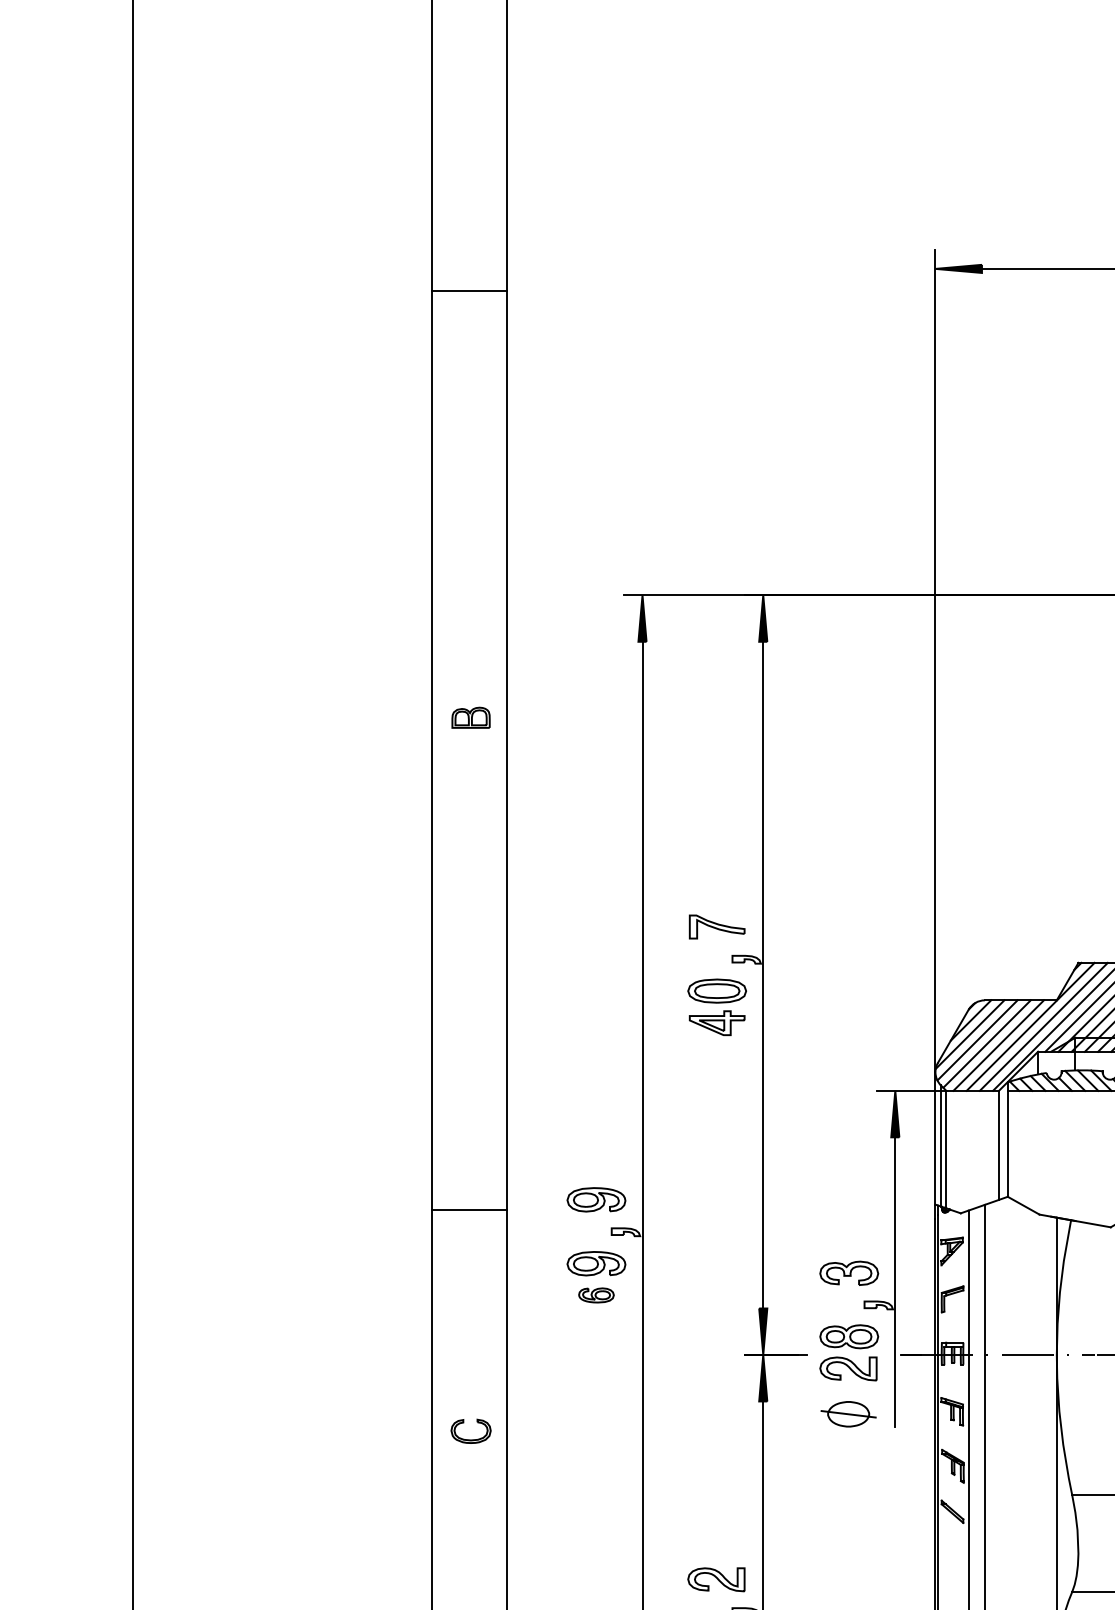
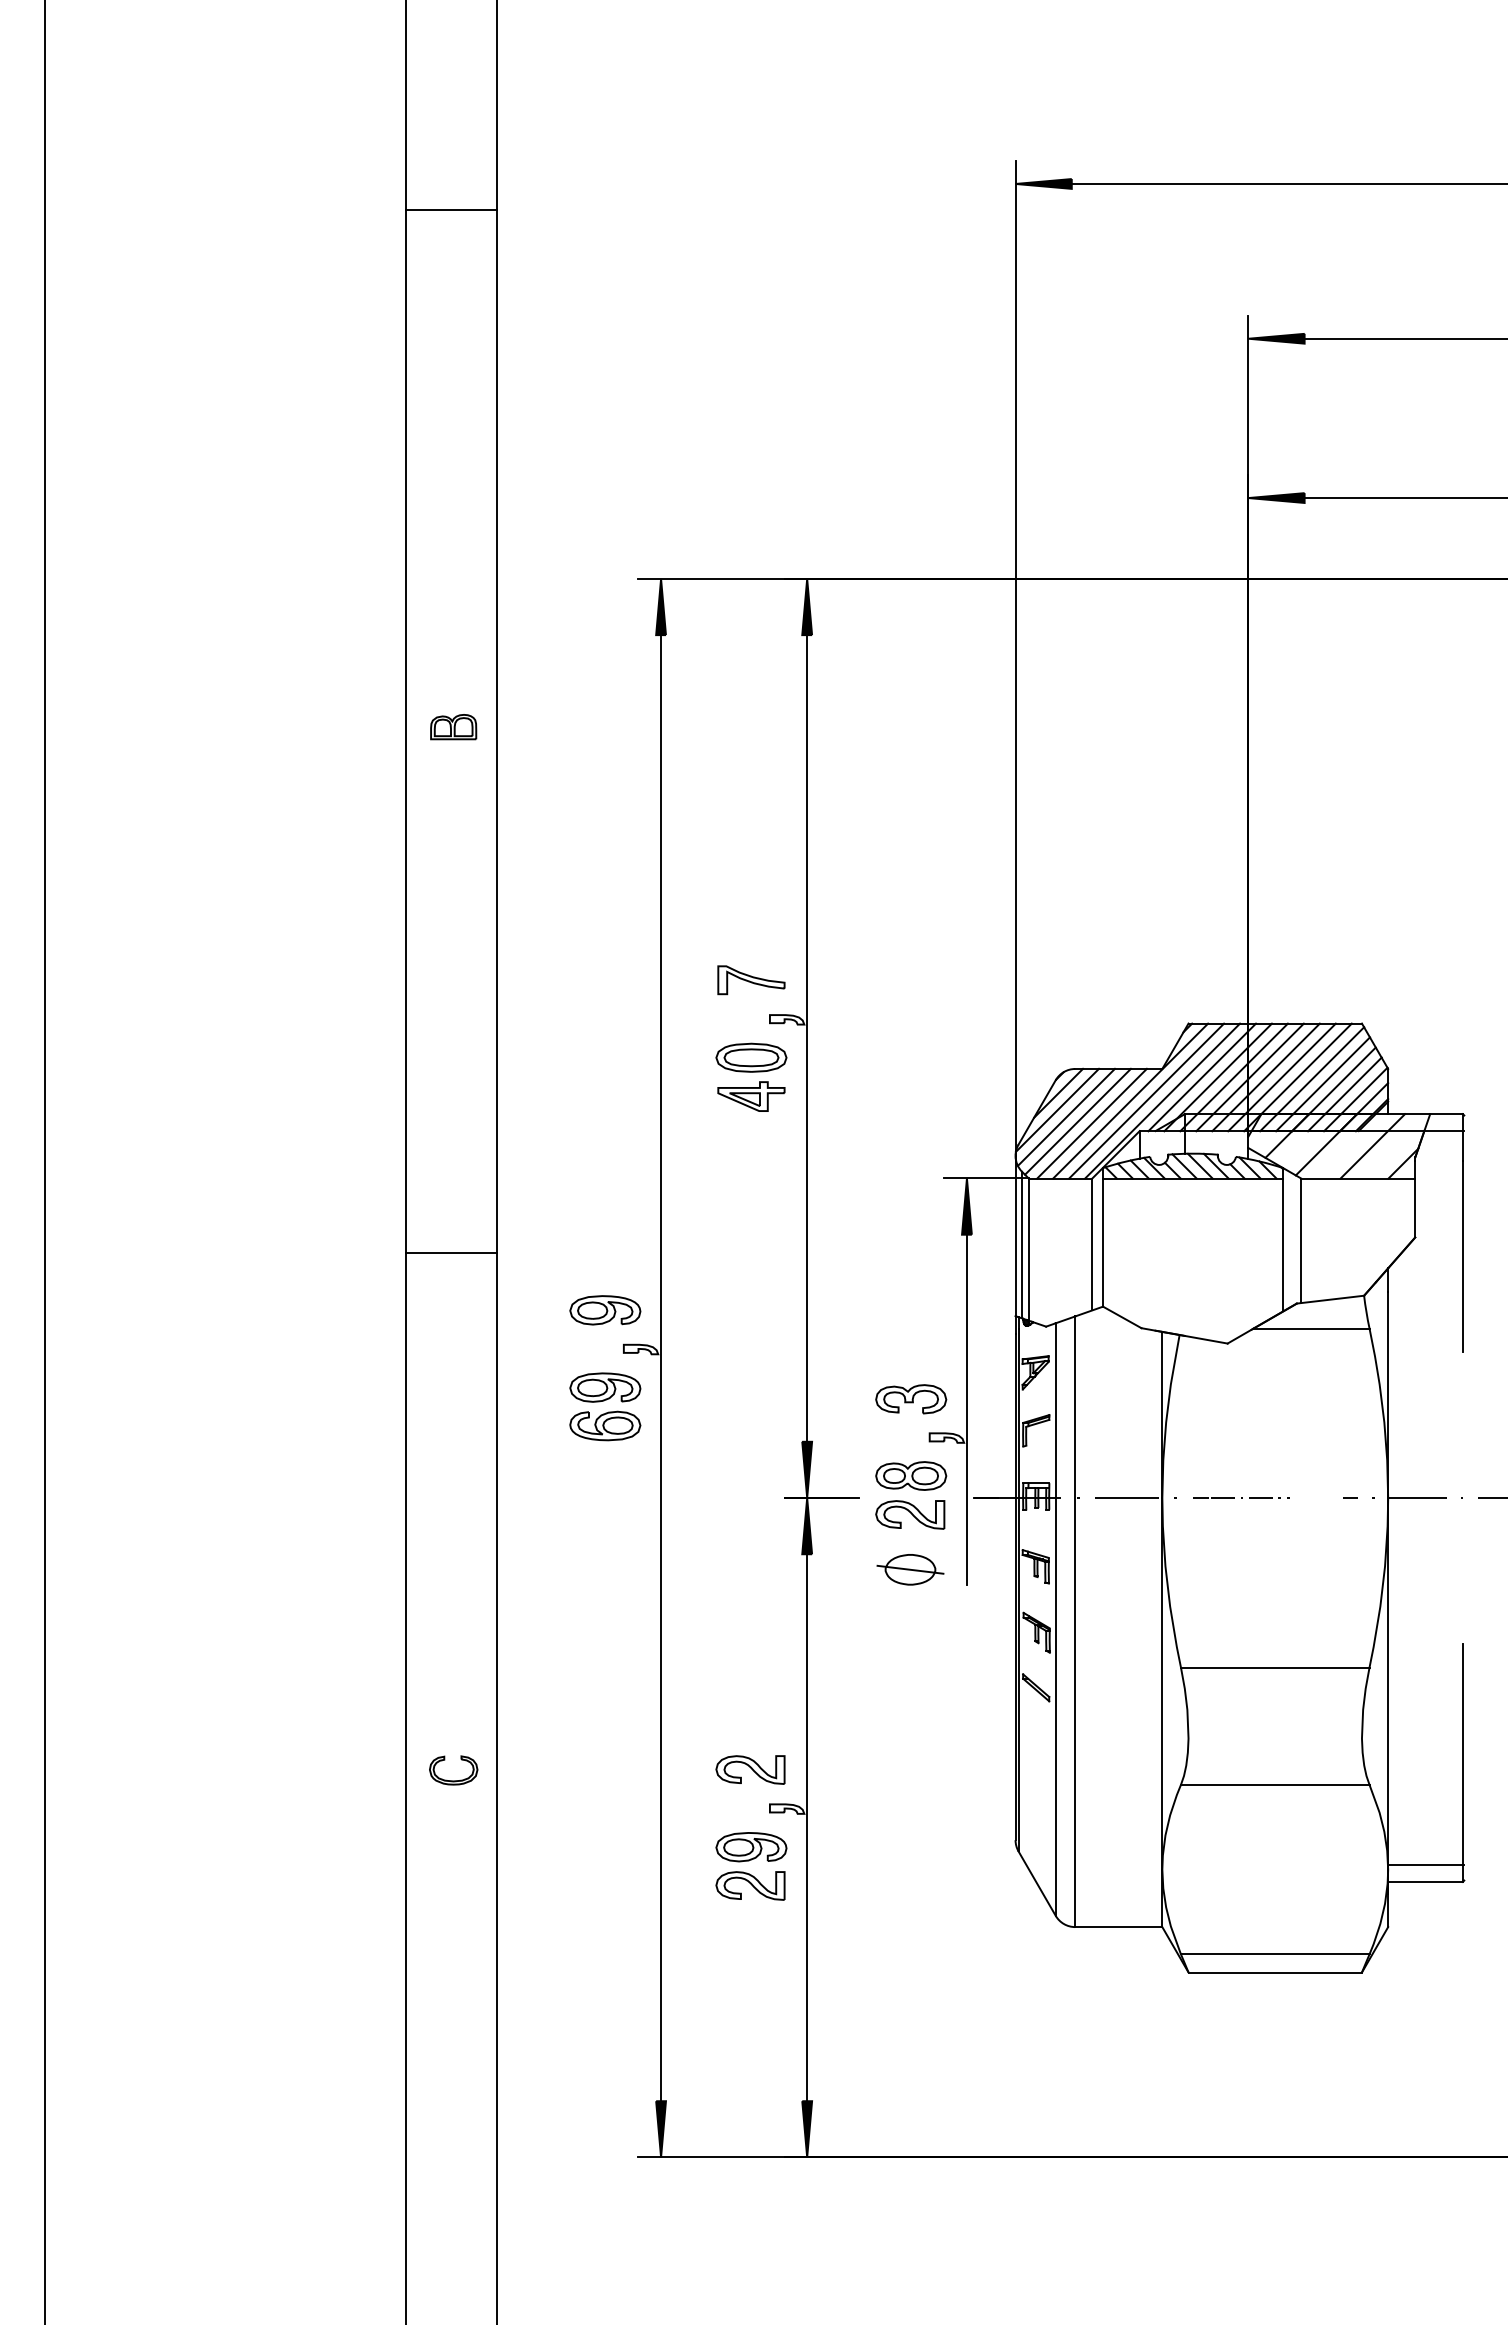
line: (469, 1209) -> (451, 1252), moved
part: (596, 1295) -> (605, 1425), size x1.67
part: (470, 1439) -> (453, 1780), moved

